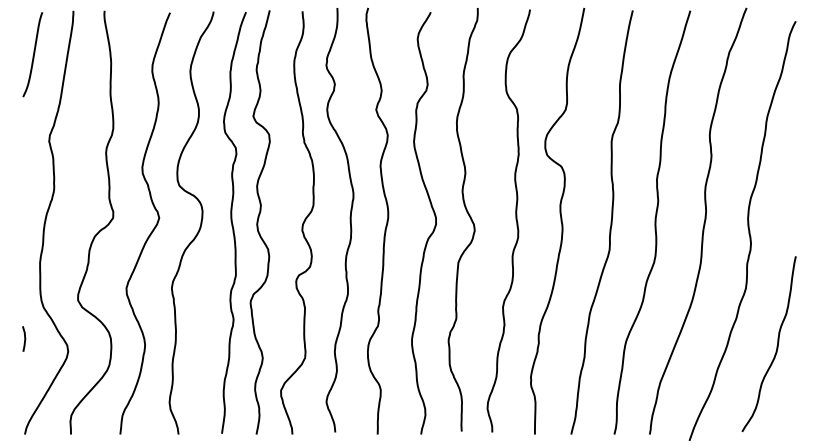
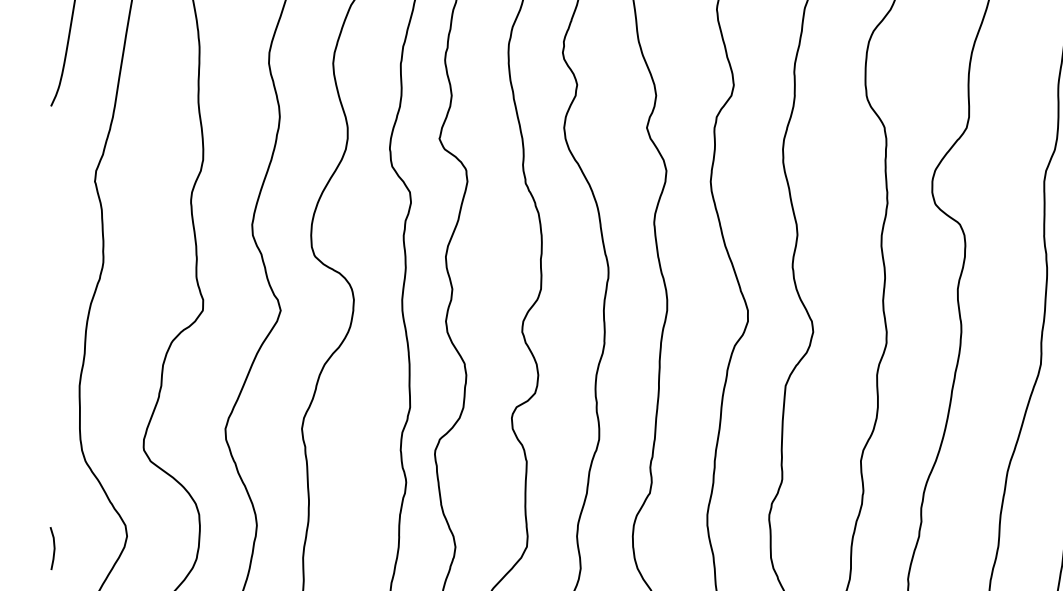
line: (24, 338) -> (53, 547), moved

